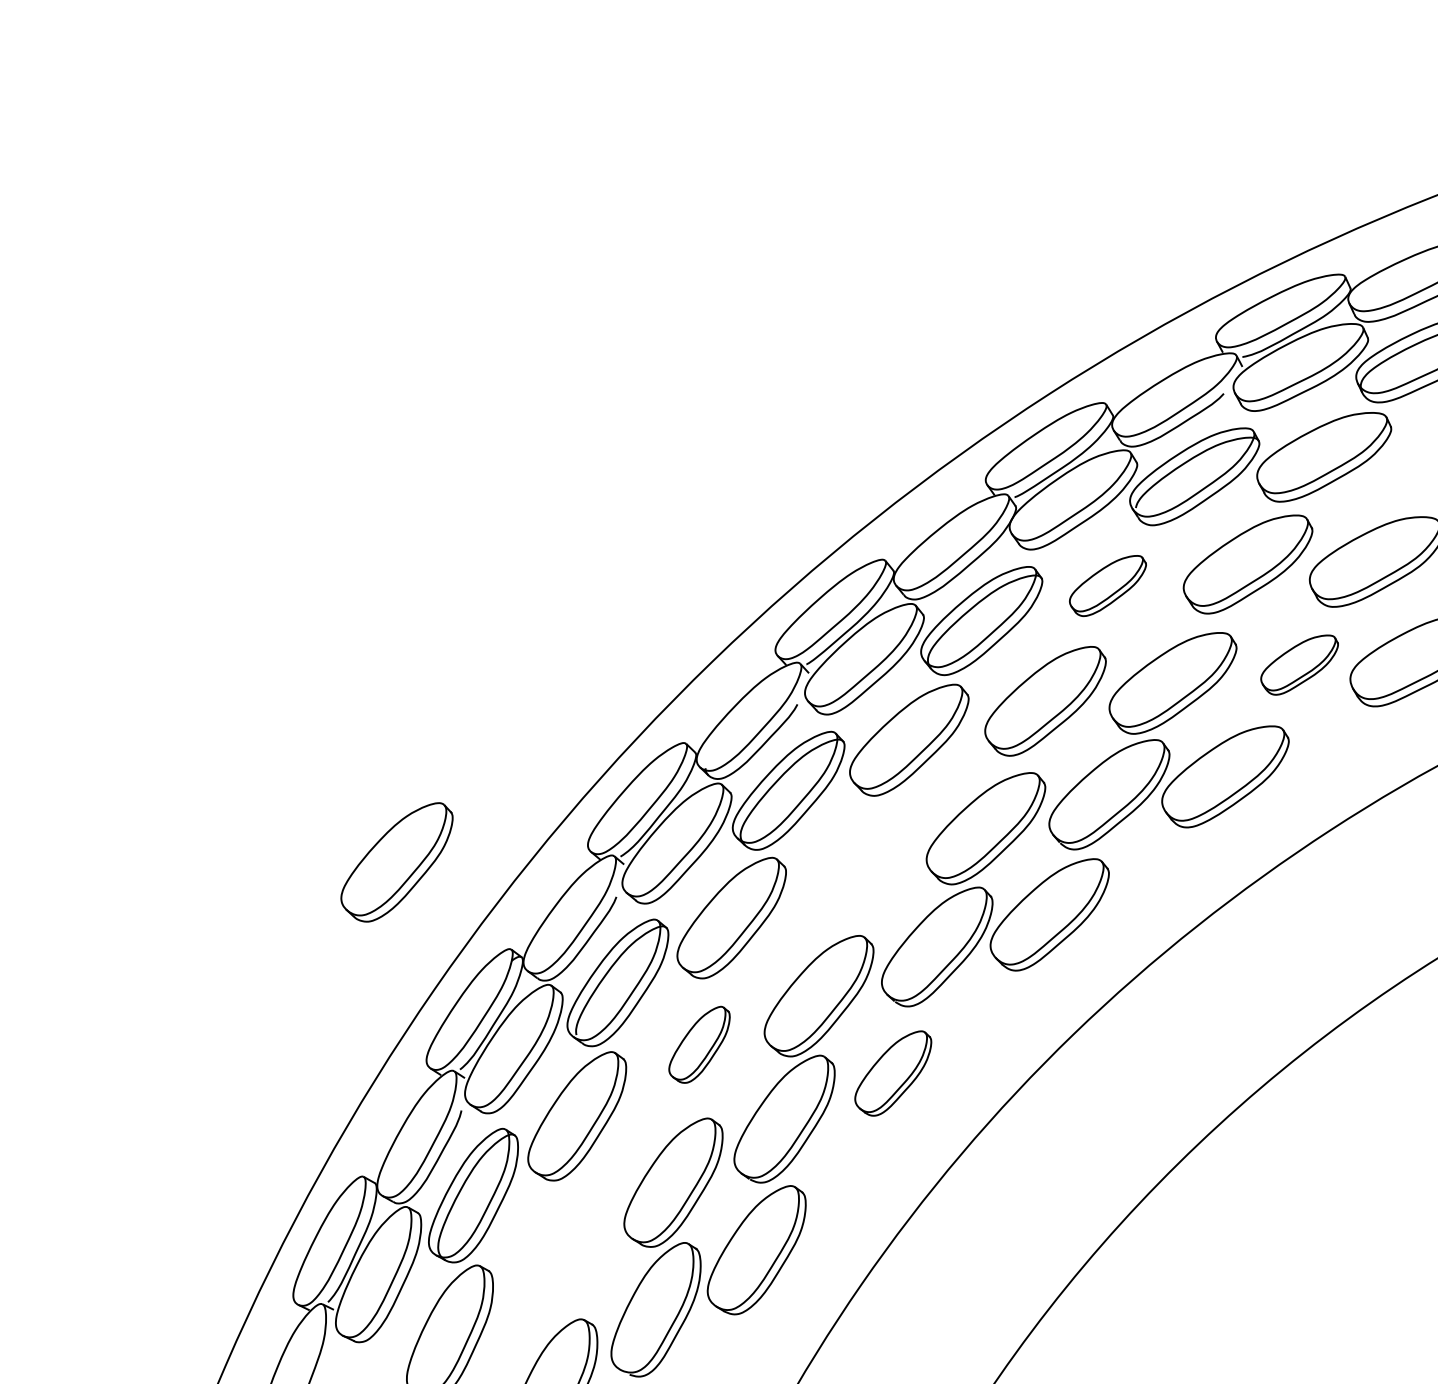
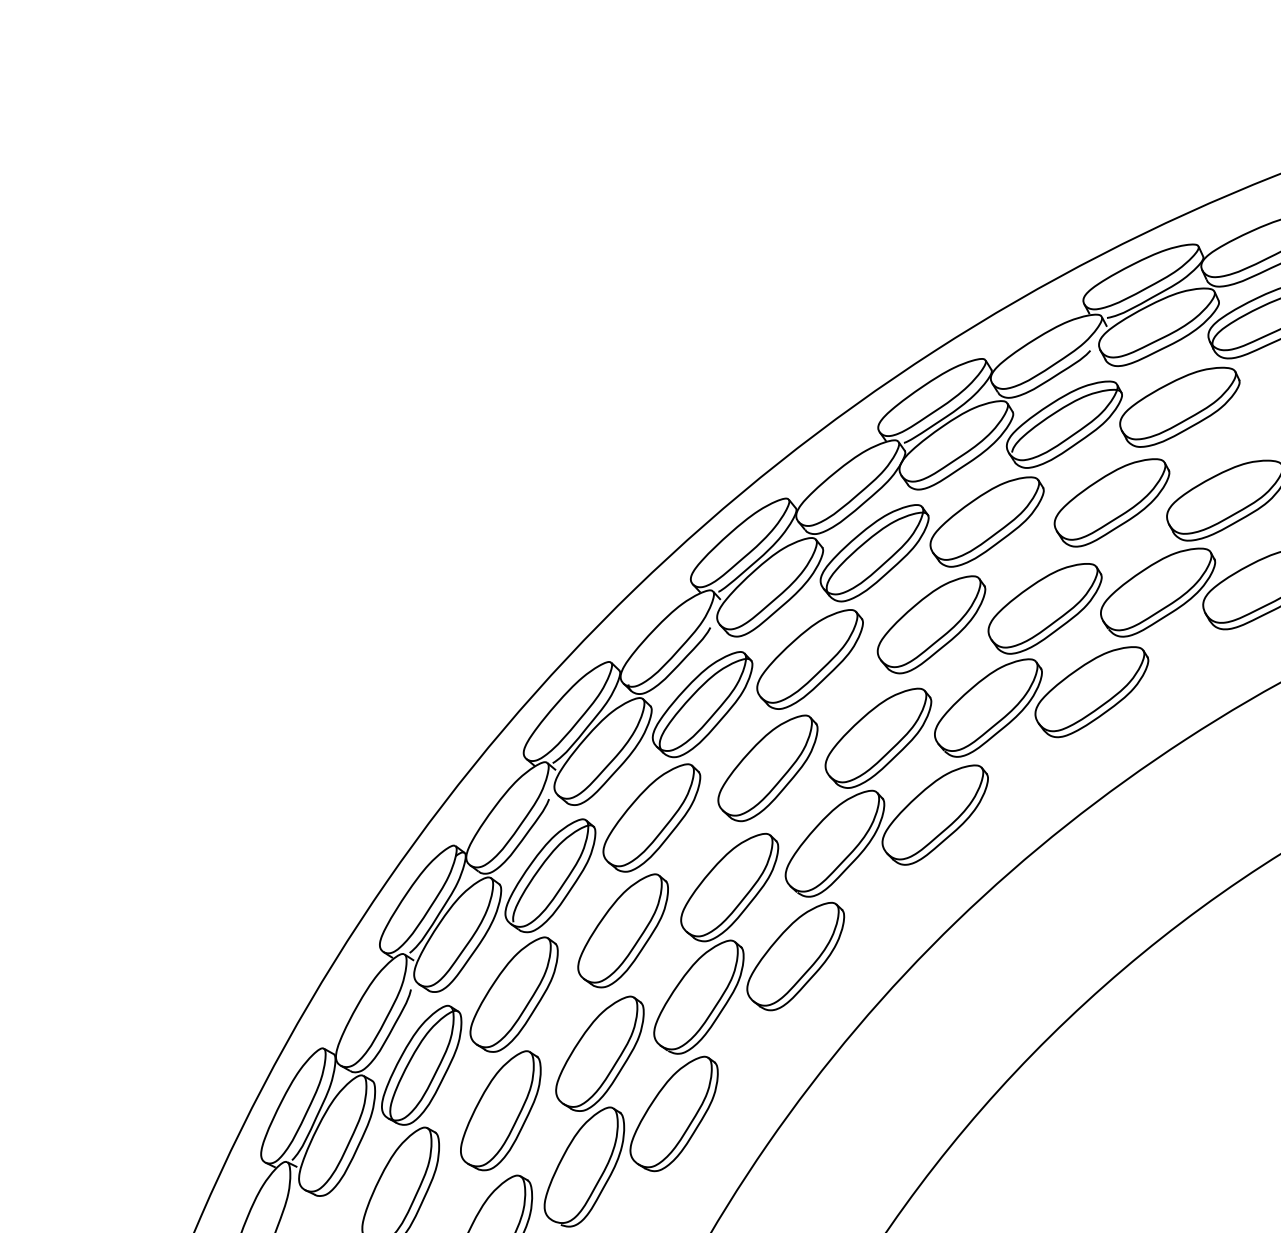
part: (1107, 585) -> (986, 521), size x1.67
part: (1299, 664) -> (1157, 591), size x1.67
part: (396, 862) -> (767, 768), moved
part: (699, 1044) -> (623, 930), size x1.67
part: (893, 1073) -> (796, 956), size x1.43
part: (561, 1246) -> (500, 1110), added

